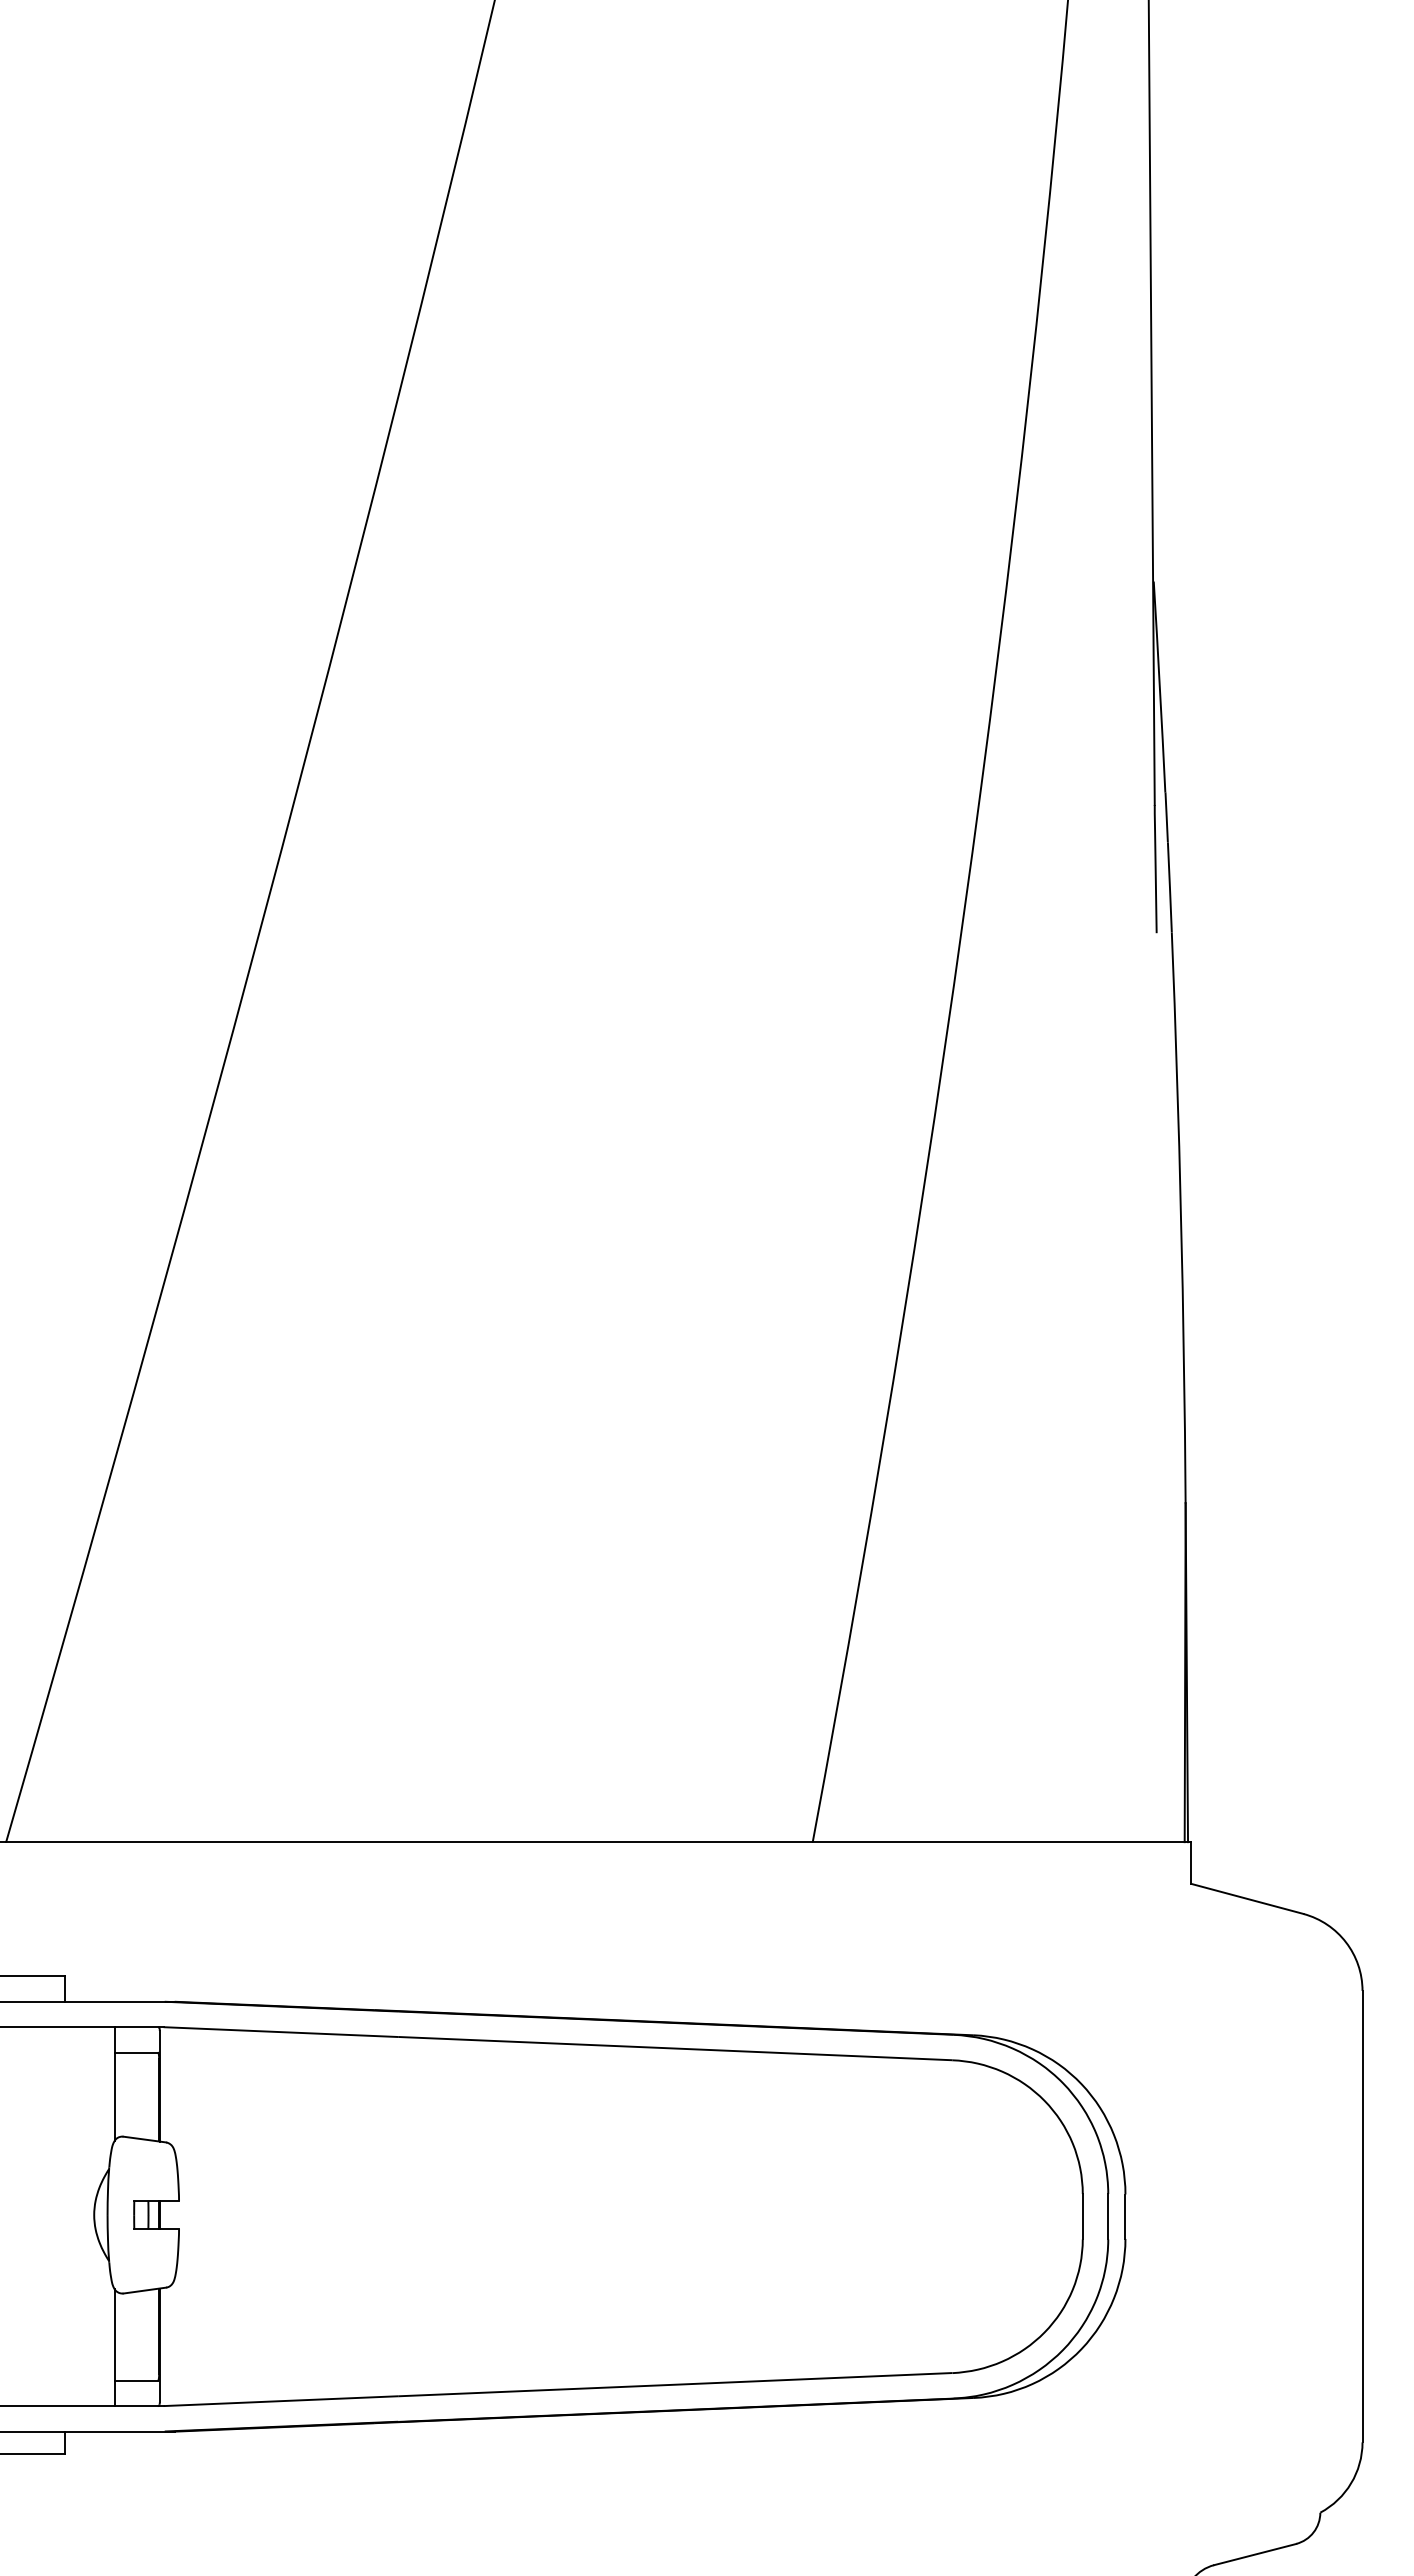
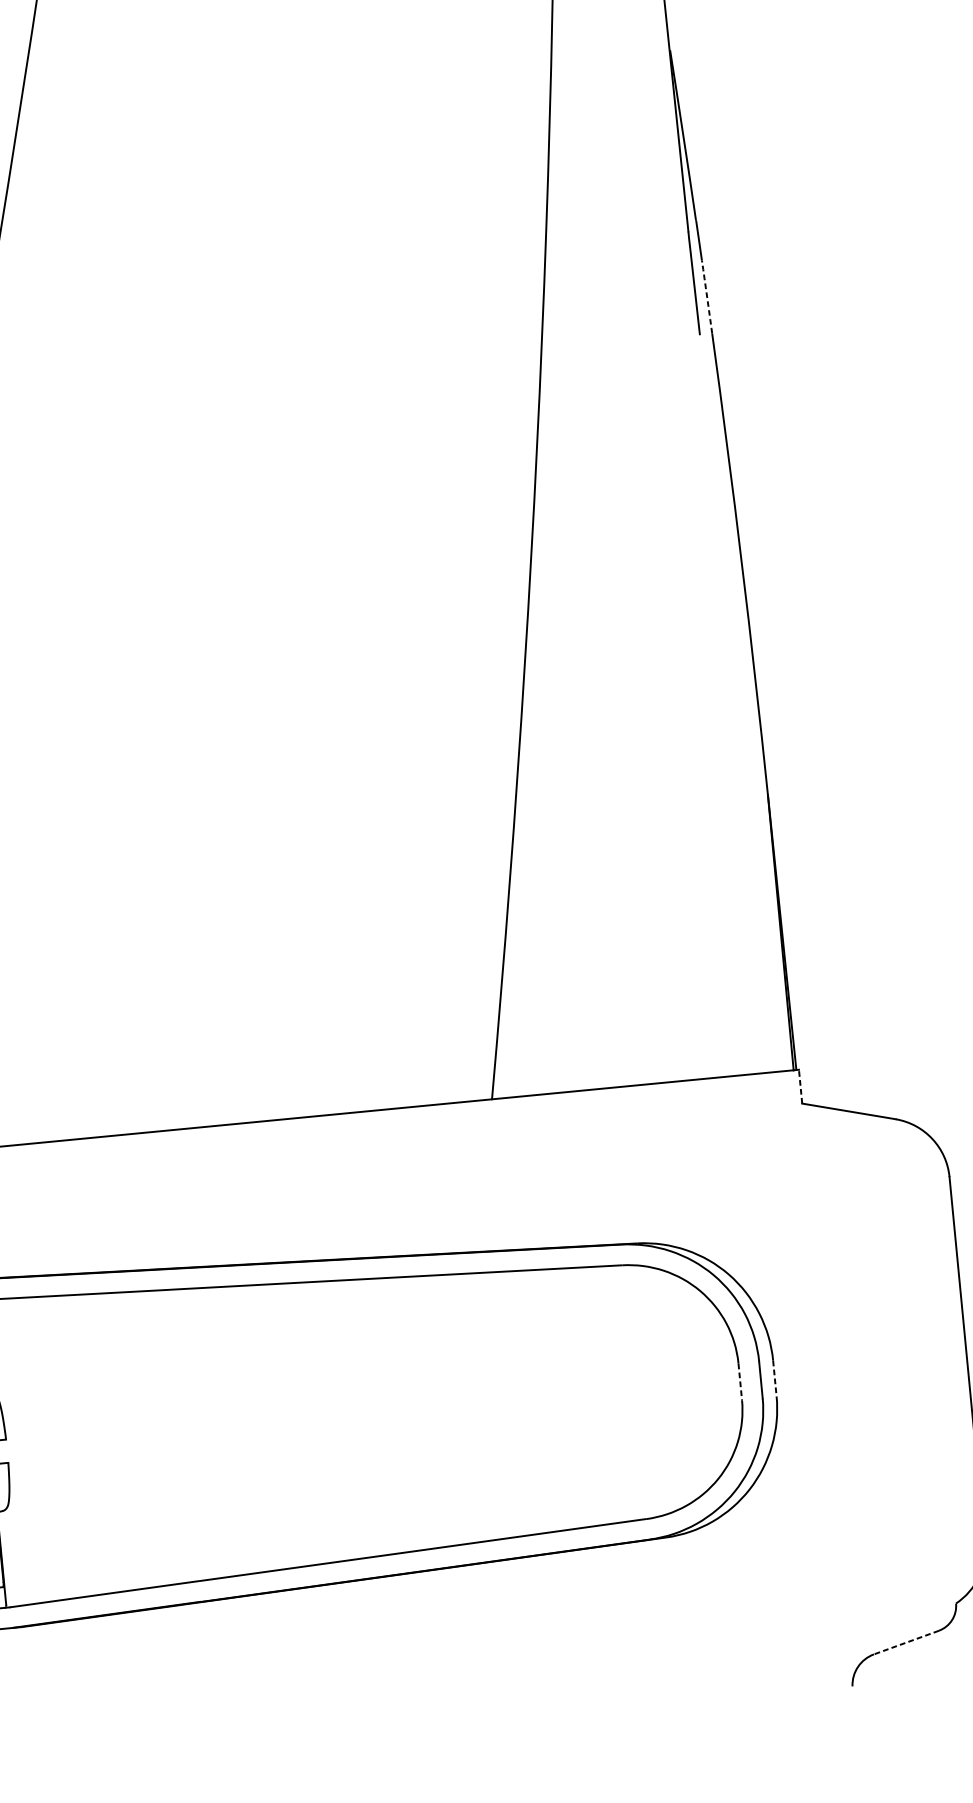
arc: (1169, 887) -> (706, 297), solid -> dashed
line: (1191, 1863) -> (800, 1087), solid -> dashed
line: (1082, 2216) -> (740, 1381), solid -> dashed
line: (1125, 2217) -> (774, 1379), solid -> dashed
line: (1254, 2554) -> (905, 1642), solid -> dashed

